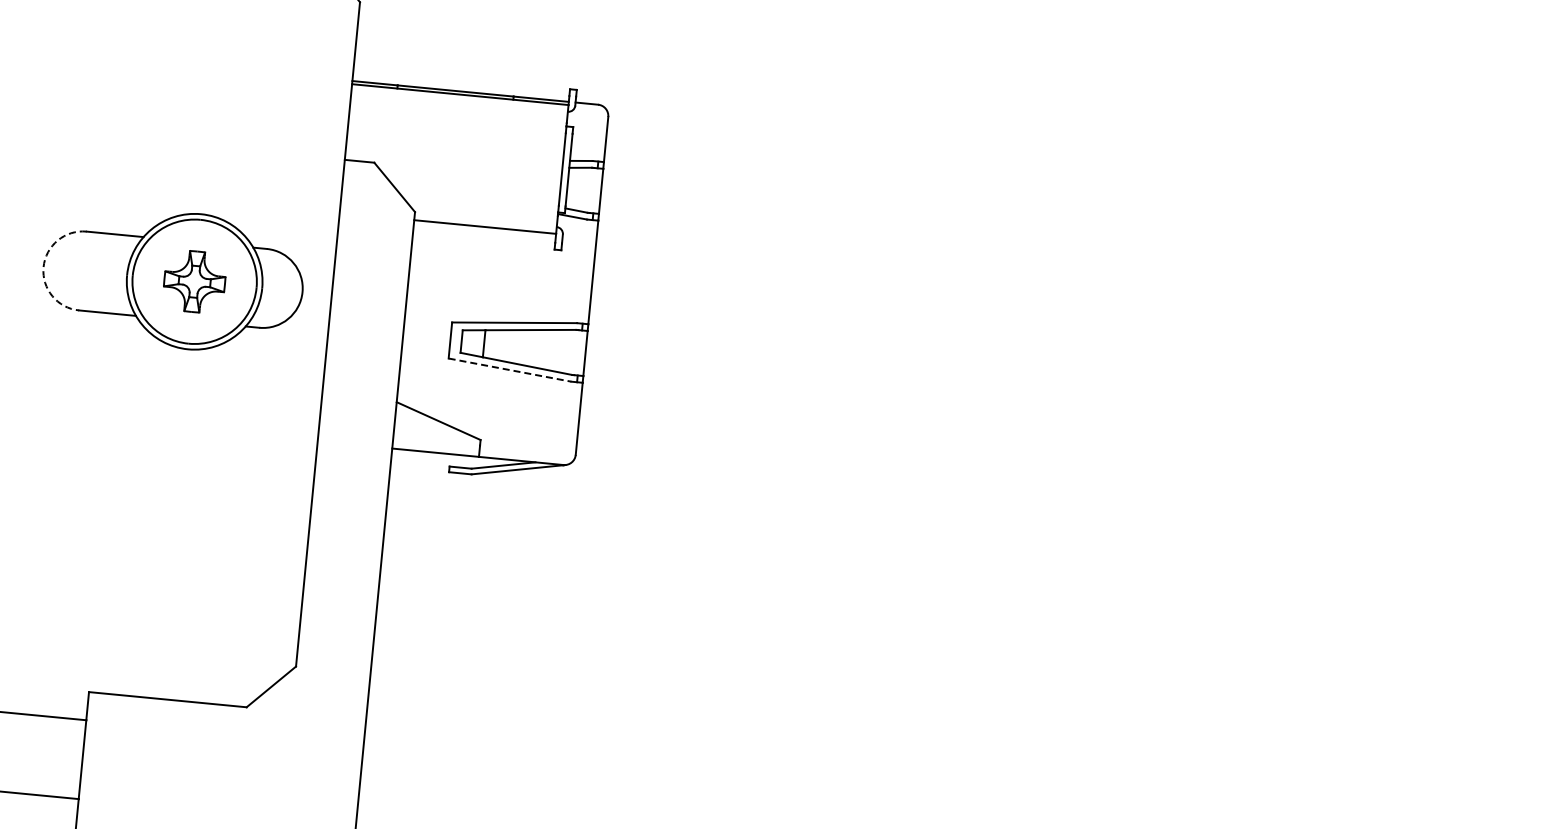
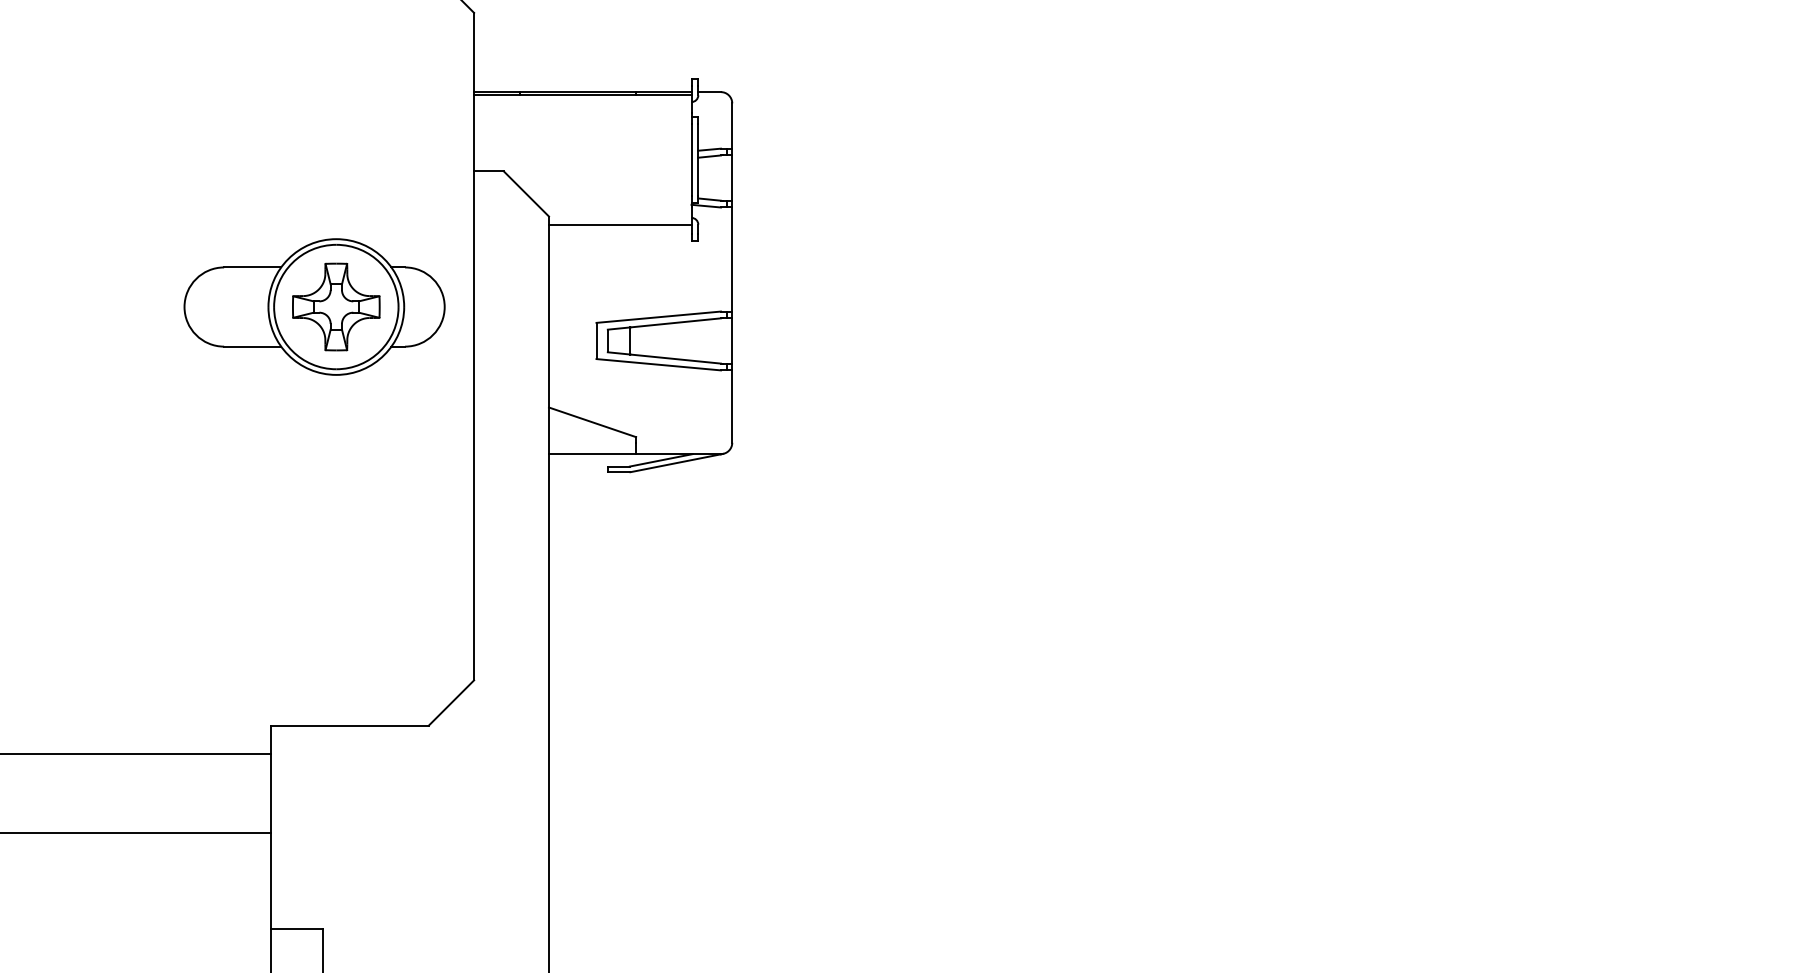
arc: (43, 267) -> (184, 307), dashed -> solid
part: (194, 281) -> (336, 306), size x1.43
line: (510, 369) -> (659, 364), dashed -> solid

